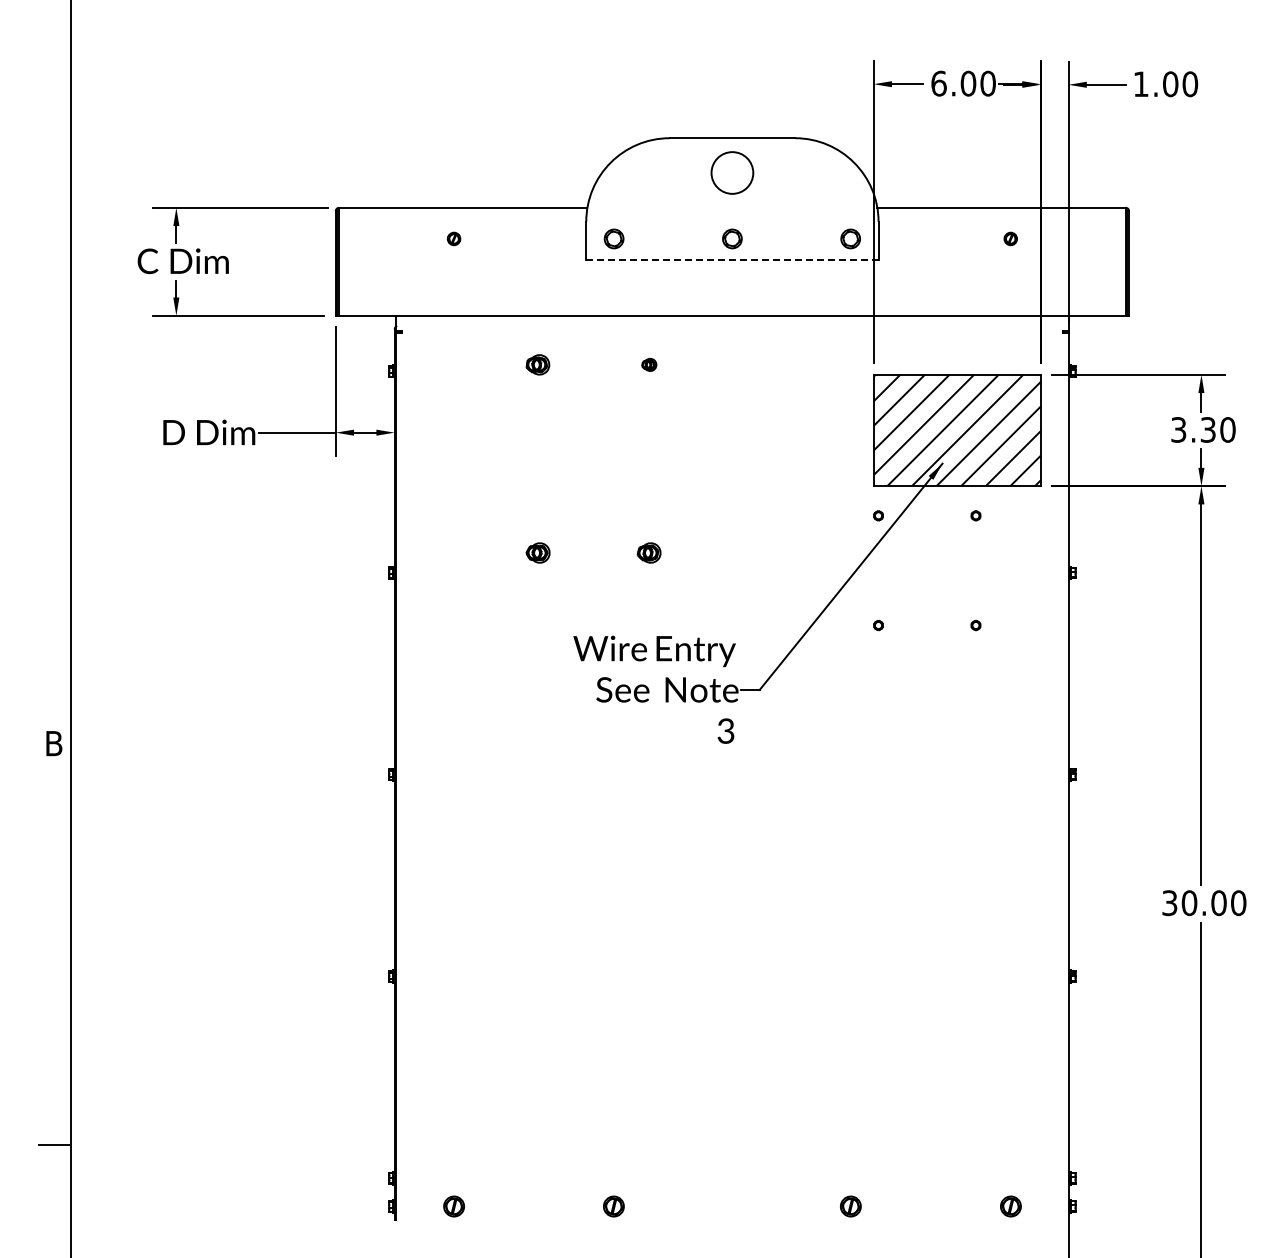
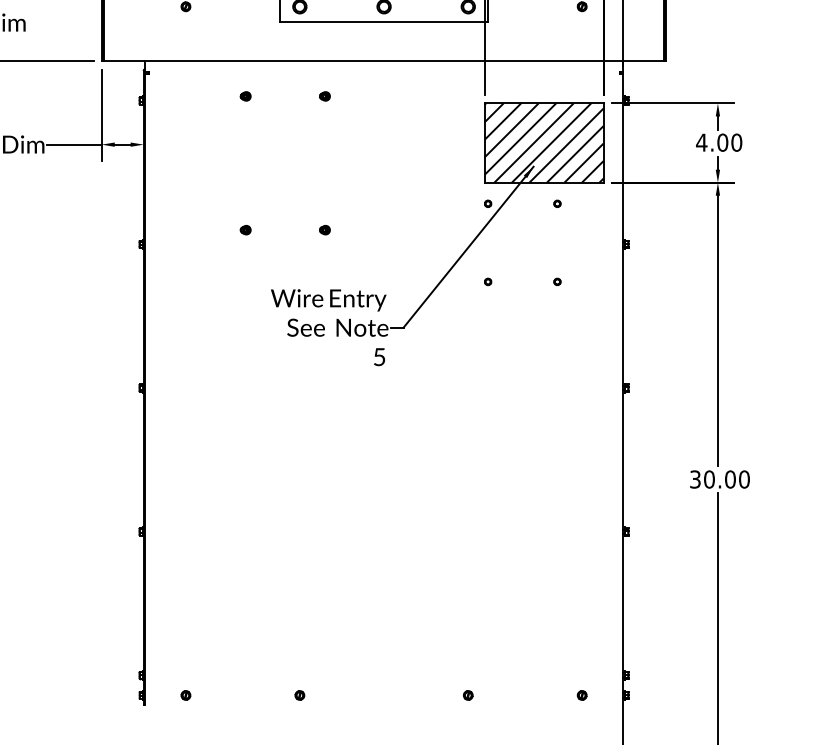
line: (731, 259) -> (383, 21), dashed -> solid
part: (537, 364) -> (245, 96), size x0.62
text: (1193, 429) -> (712, 142), 3.30 -> 4.00
part: (537, 552) -> (245, 229), size x0.62
part: (649, 552) -> (325, 229), size x0.62
text: (725, 730) -> (379, 356), 3 -> 5
part: (453, 1206) -> (185, 695), size x0.62
part: (614, 1206) -> (300, 695), size x0.62
part: (850, 1206) -> (468, 695), size x0.62
part: (1010, 1206) -> (582, 695), size x0.62

